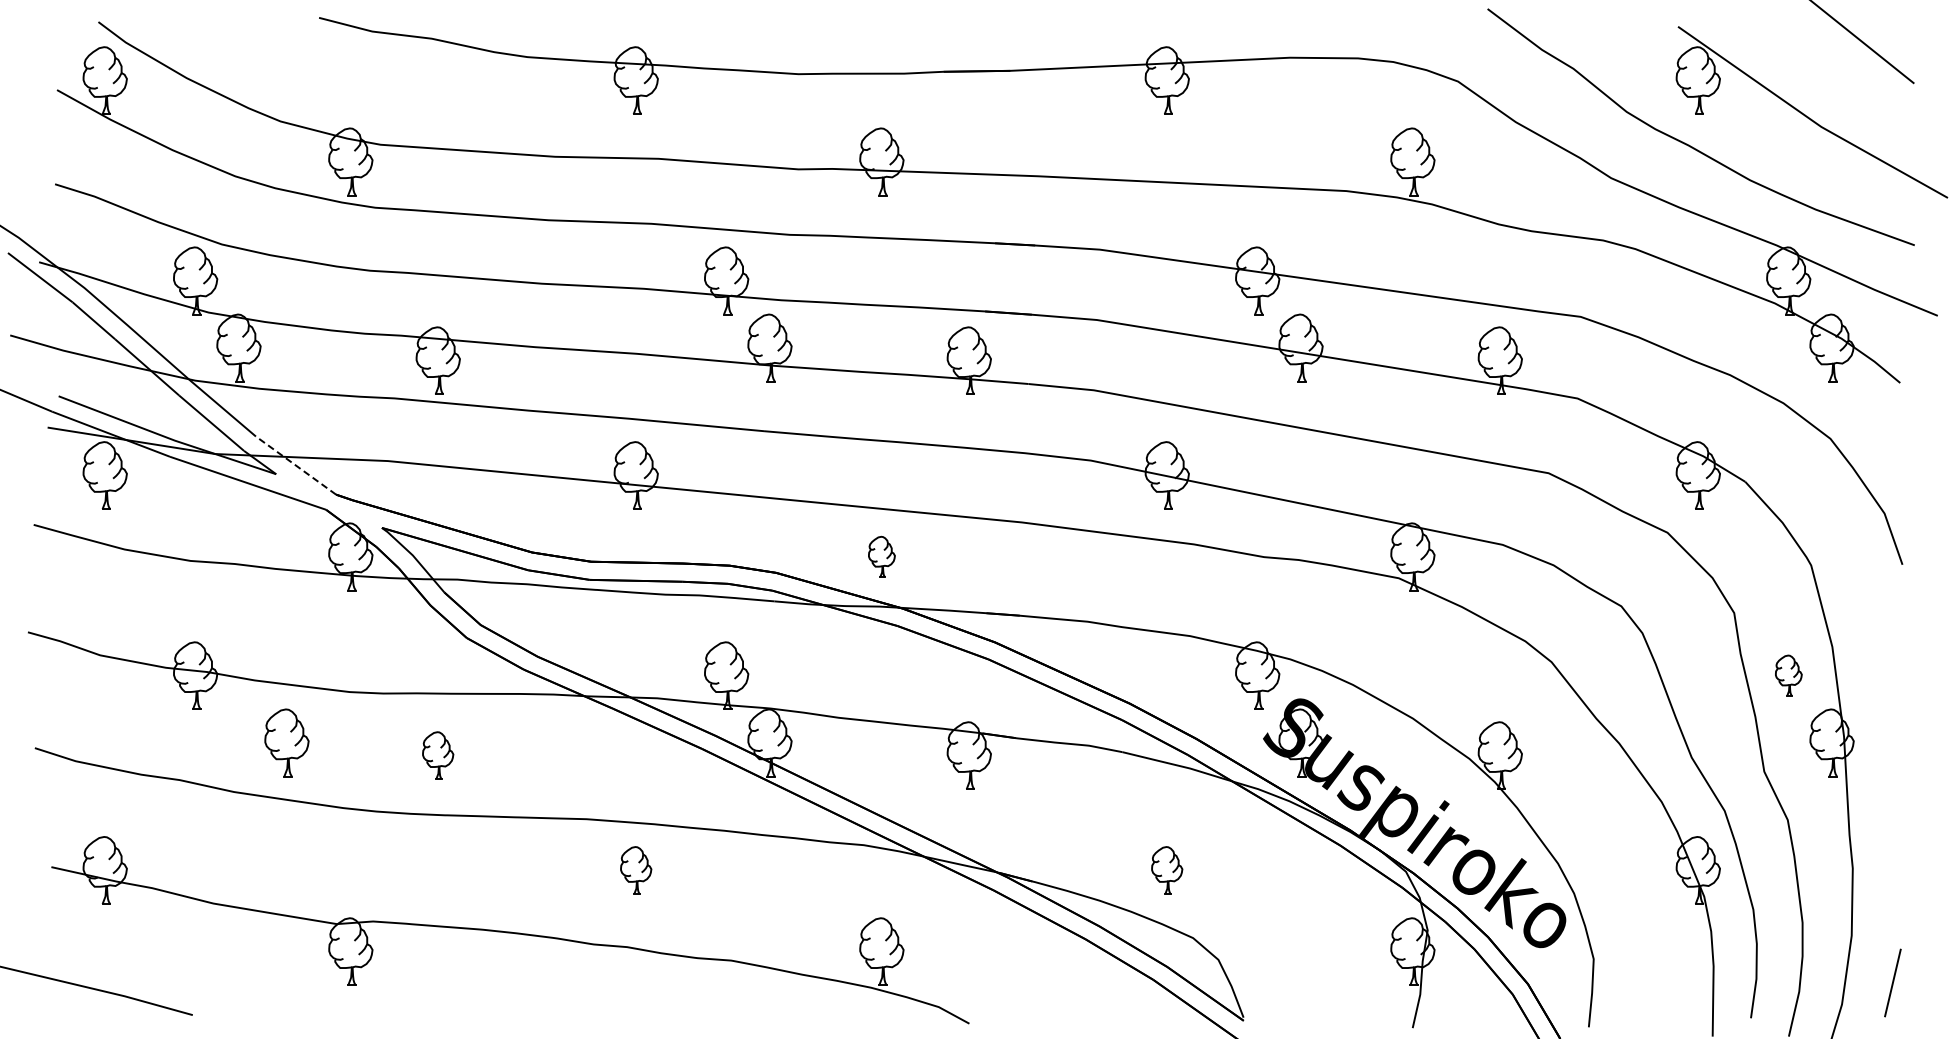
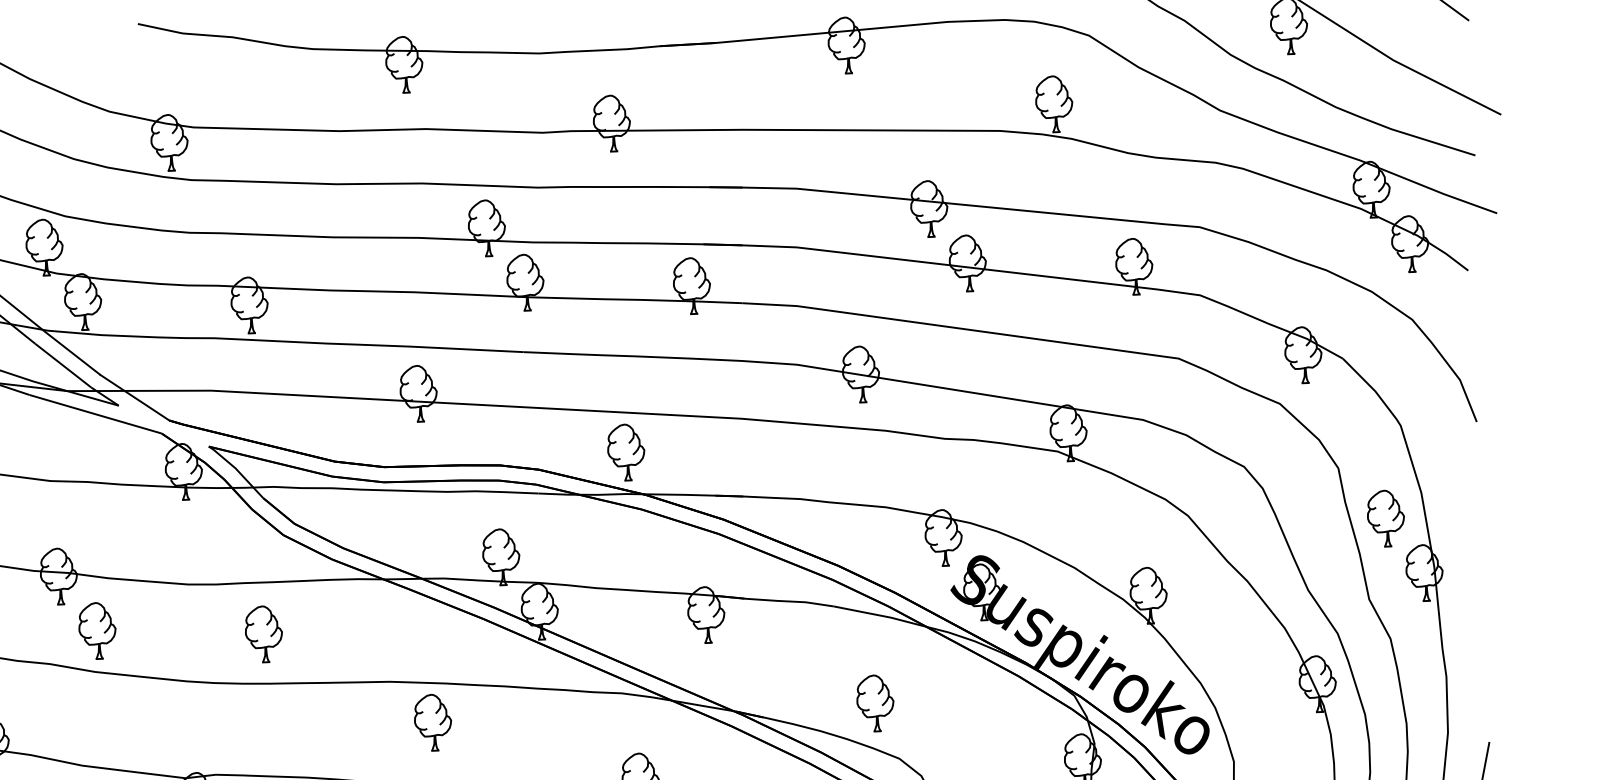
line: (296, 465) -> (135, 397), dashed -> solid
part: (881, 556) -> (626, 452), size x1.67
part: (1788, 675) -> (1385, 518), size x1.67
part: (286, 742) -> (97, 630), moved
part: (437, 755) -> (263, 634), size x1.43
part: (635, 870) -> (432, 722), size x1.43
part: (1166, 870) -> (874, 703), size x1.43

